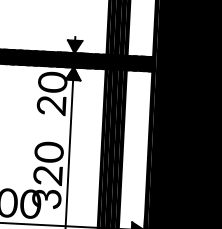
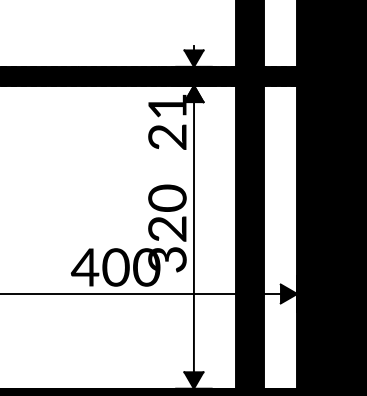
text: (52, 82) -> (167, 106), 20 -> 21

